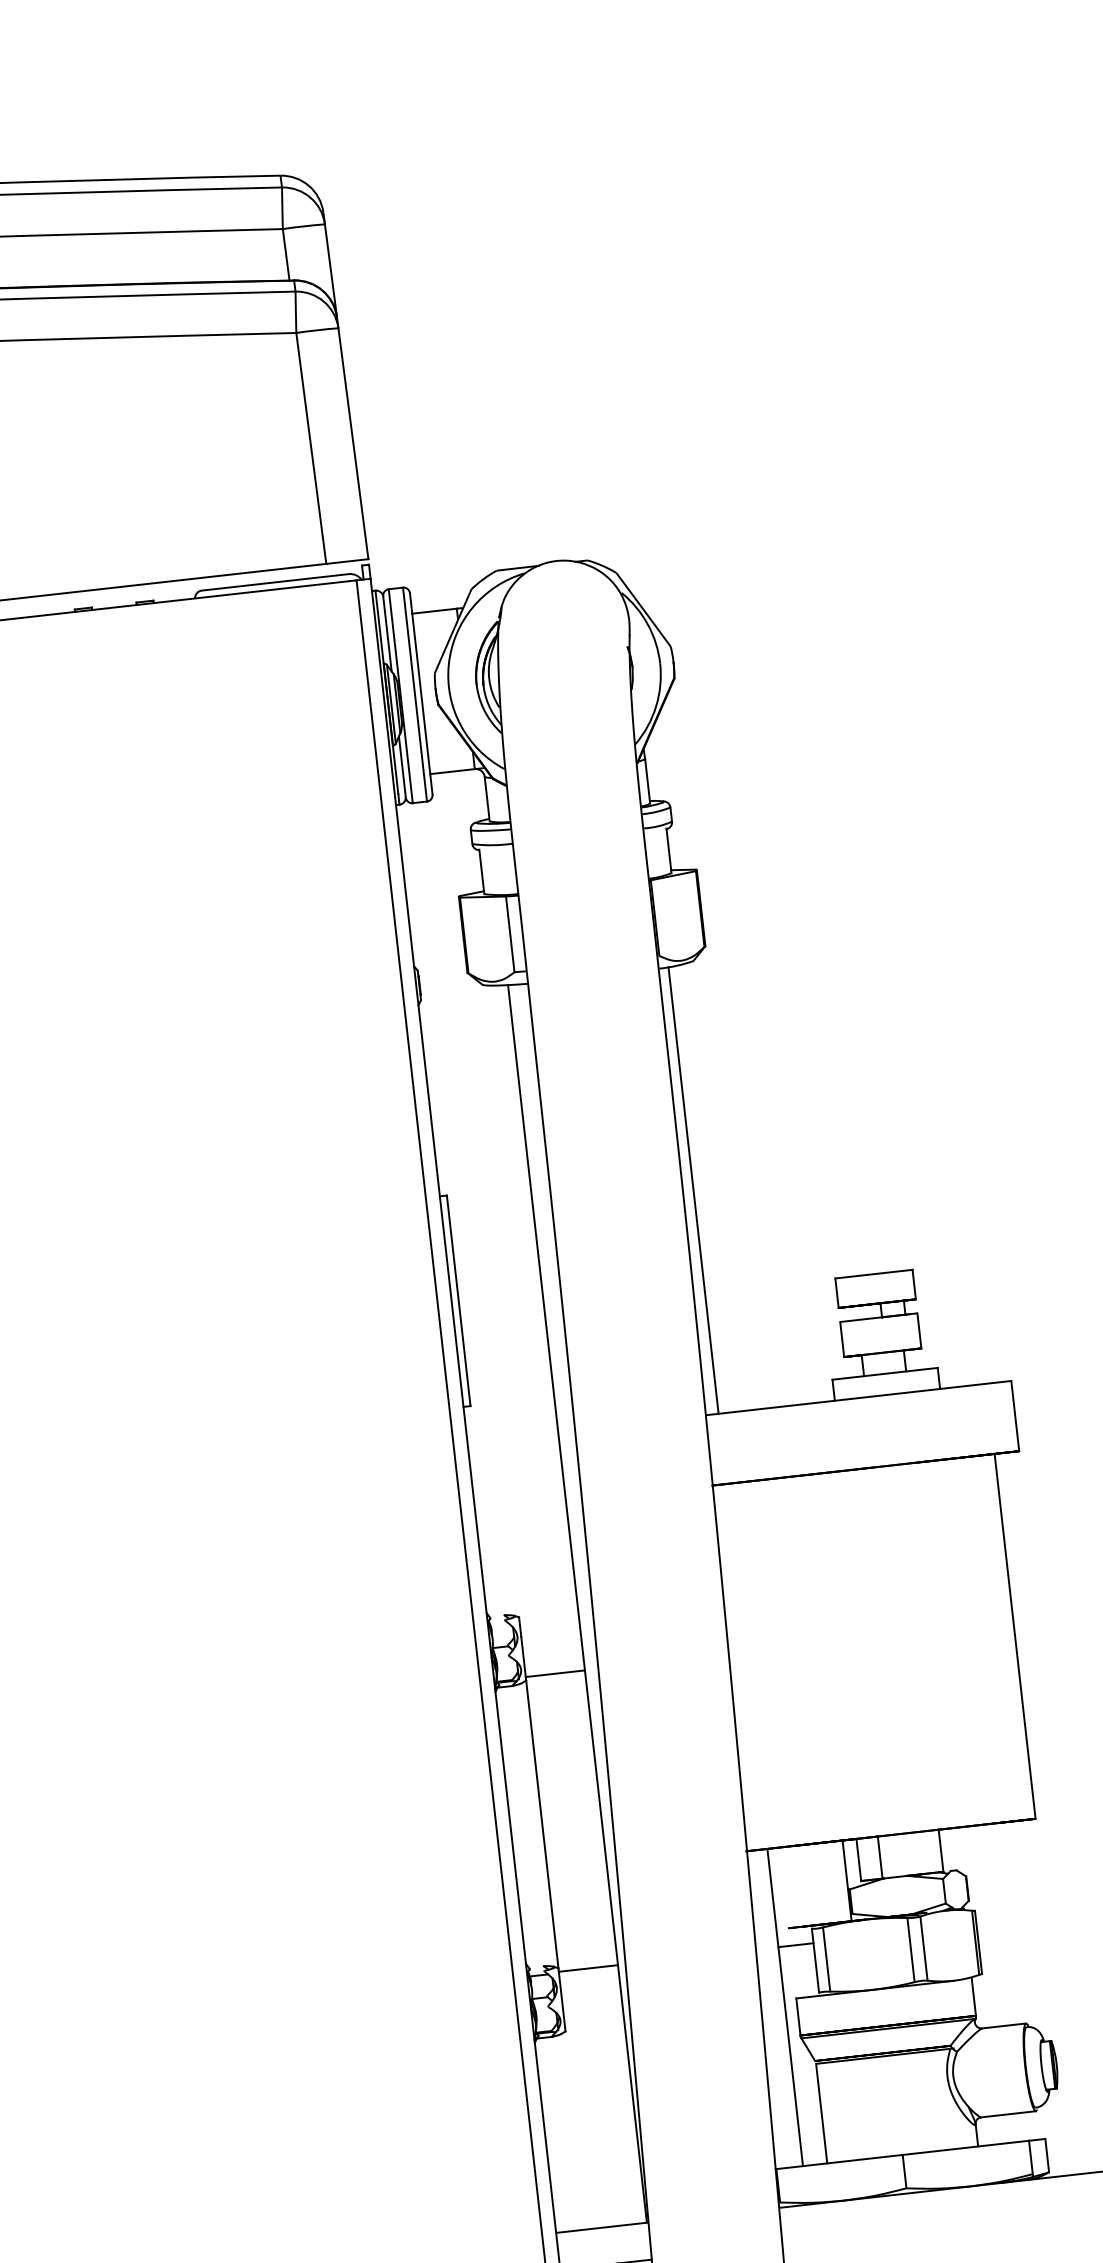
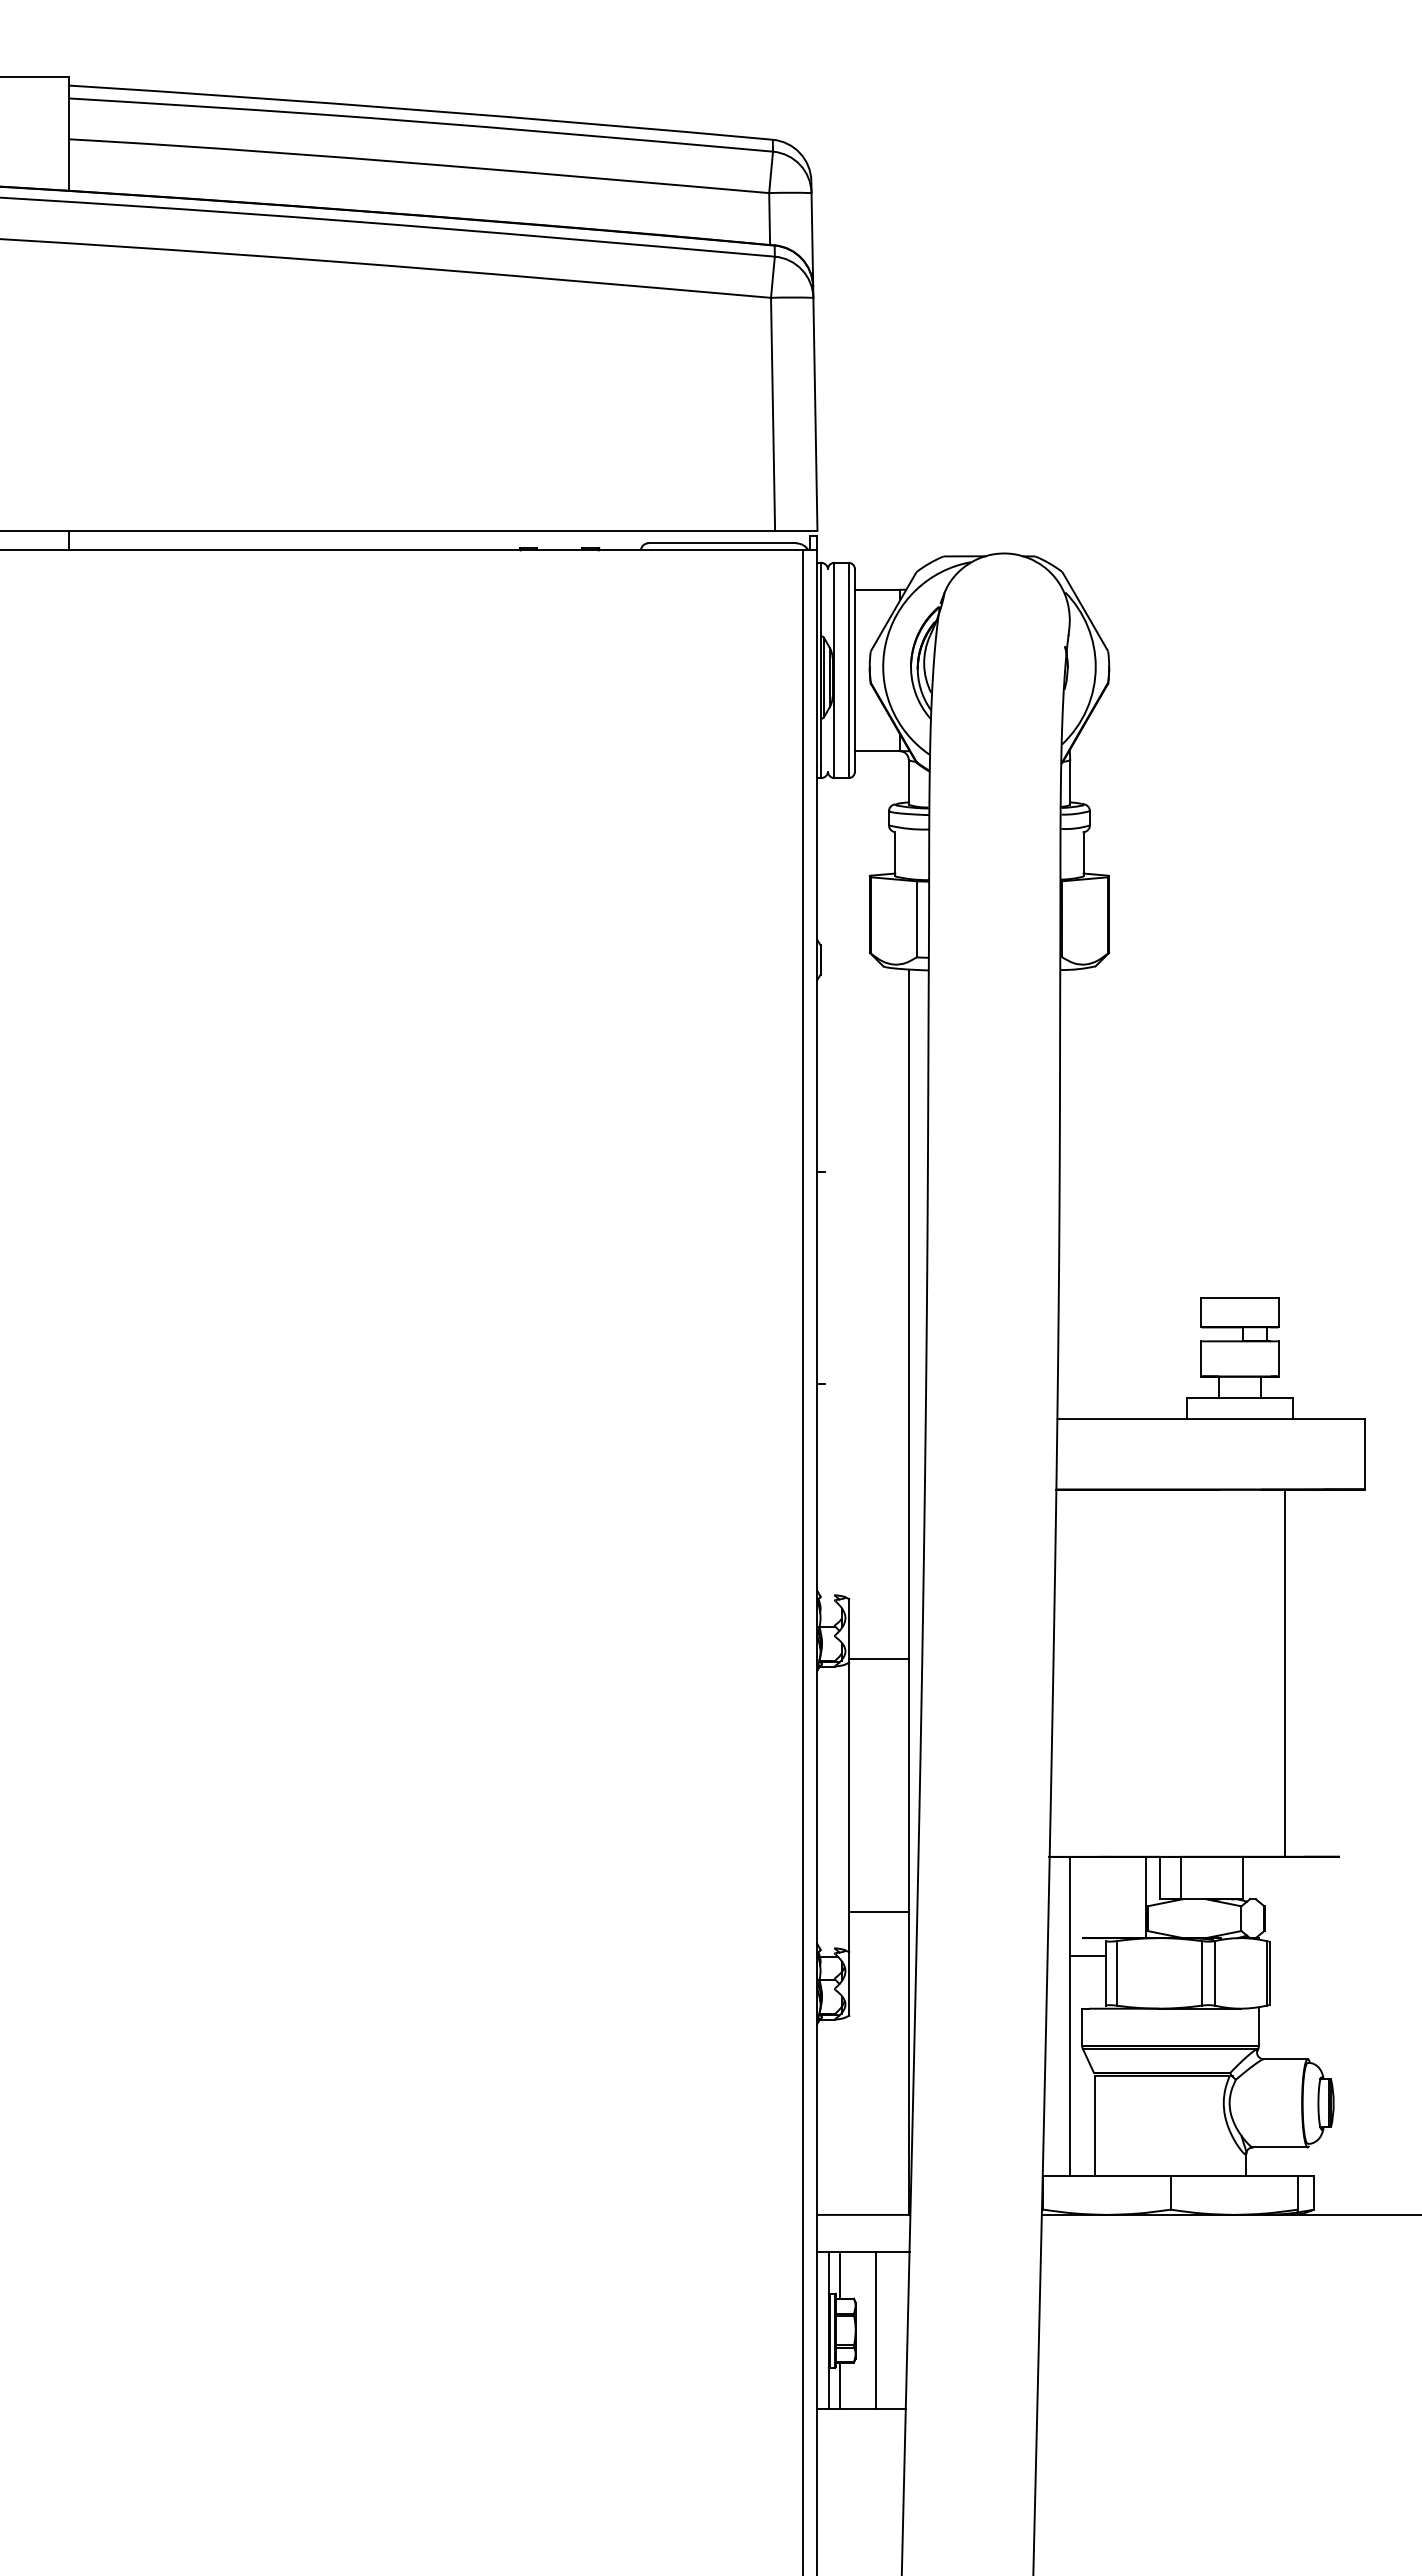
line: (387, 633) -> (828, 606), removed
line: (402, 766) -> (828, 740), removed
line: (693, 1190) -> (1070, 1194), removed
line: (458, 1300) -> (824, 1277), removed
line: (1015, 1635) -> (1285, 1672), moved
line: (587, 1968) -> (878, 1911), moved

